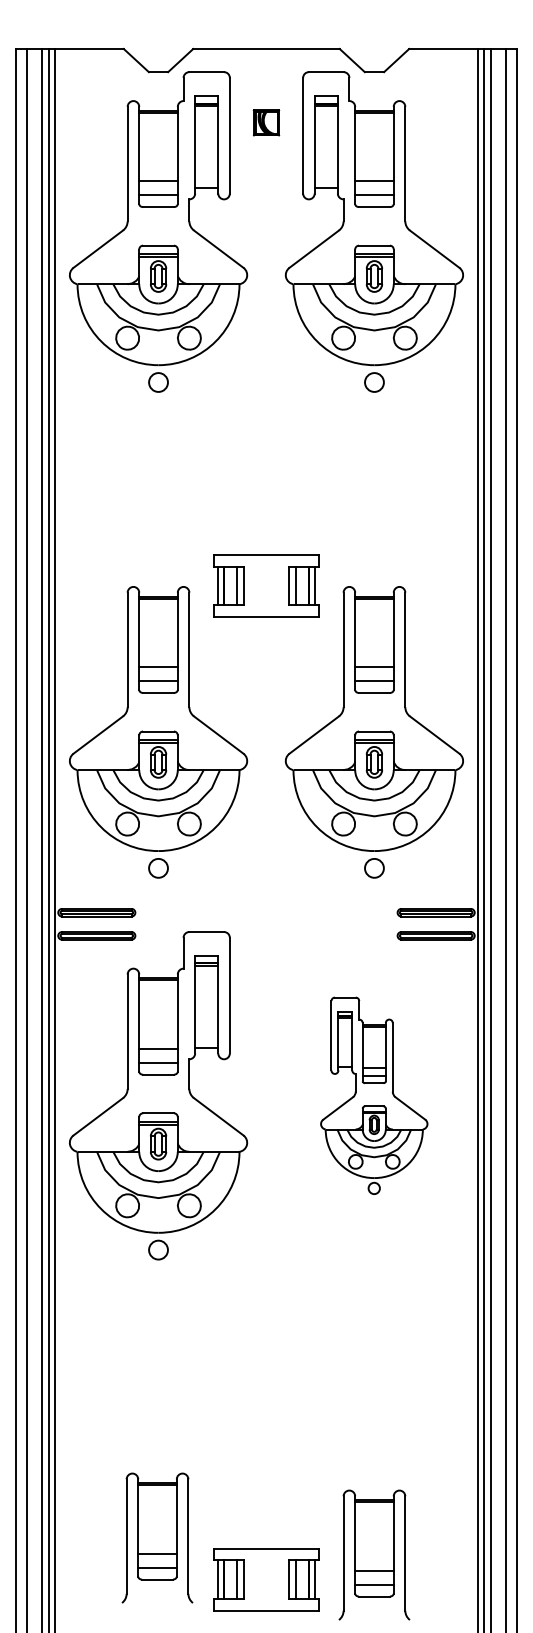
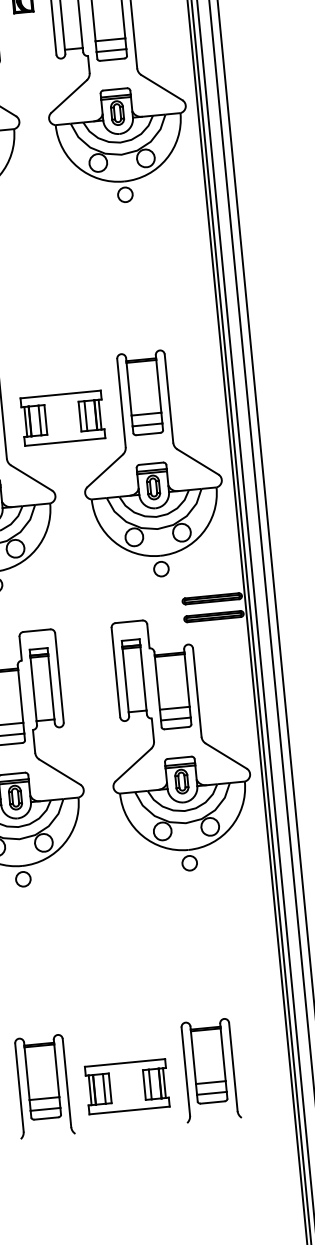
part: (266, 585) -> (62, 417), moved
part: (373, 1095) -> (177, 744), size x1.67
part: (157, 1537) -> (43, 1086), moved
part: (374, 1554) -> (209, 1070), moved
part: (266, 1579) -> (127, 1086), moved

